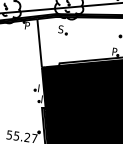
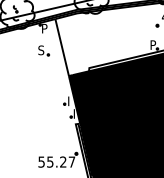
part: (62, 29) -> (43, 50), moved

